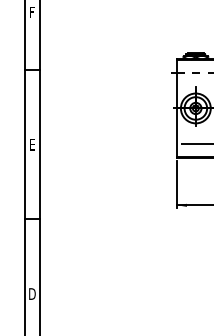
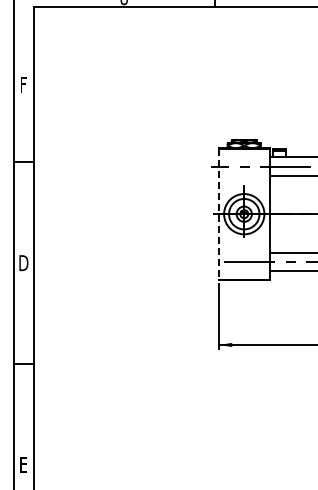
line: (176, 108) -> (218, 214), solid -> dashed
text: (32, 144) -> (23, 263), E -> D
text: (32, 293) -> (23, 464), D -> E

